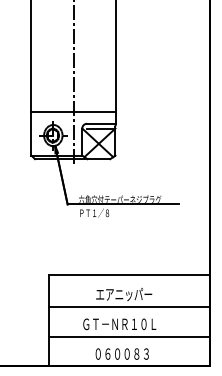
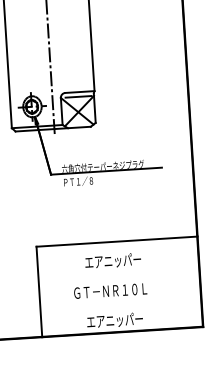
line: (73, 112) -> (51, 82), removed
line: (129, 307) -> (119, 273), removed
line: (129, 336) -> (121, 302), removed
text: (122, 353) -> (115, 319), ０６００８３ -> エアニッパー

